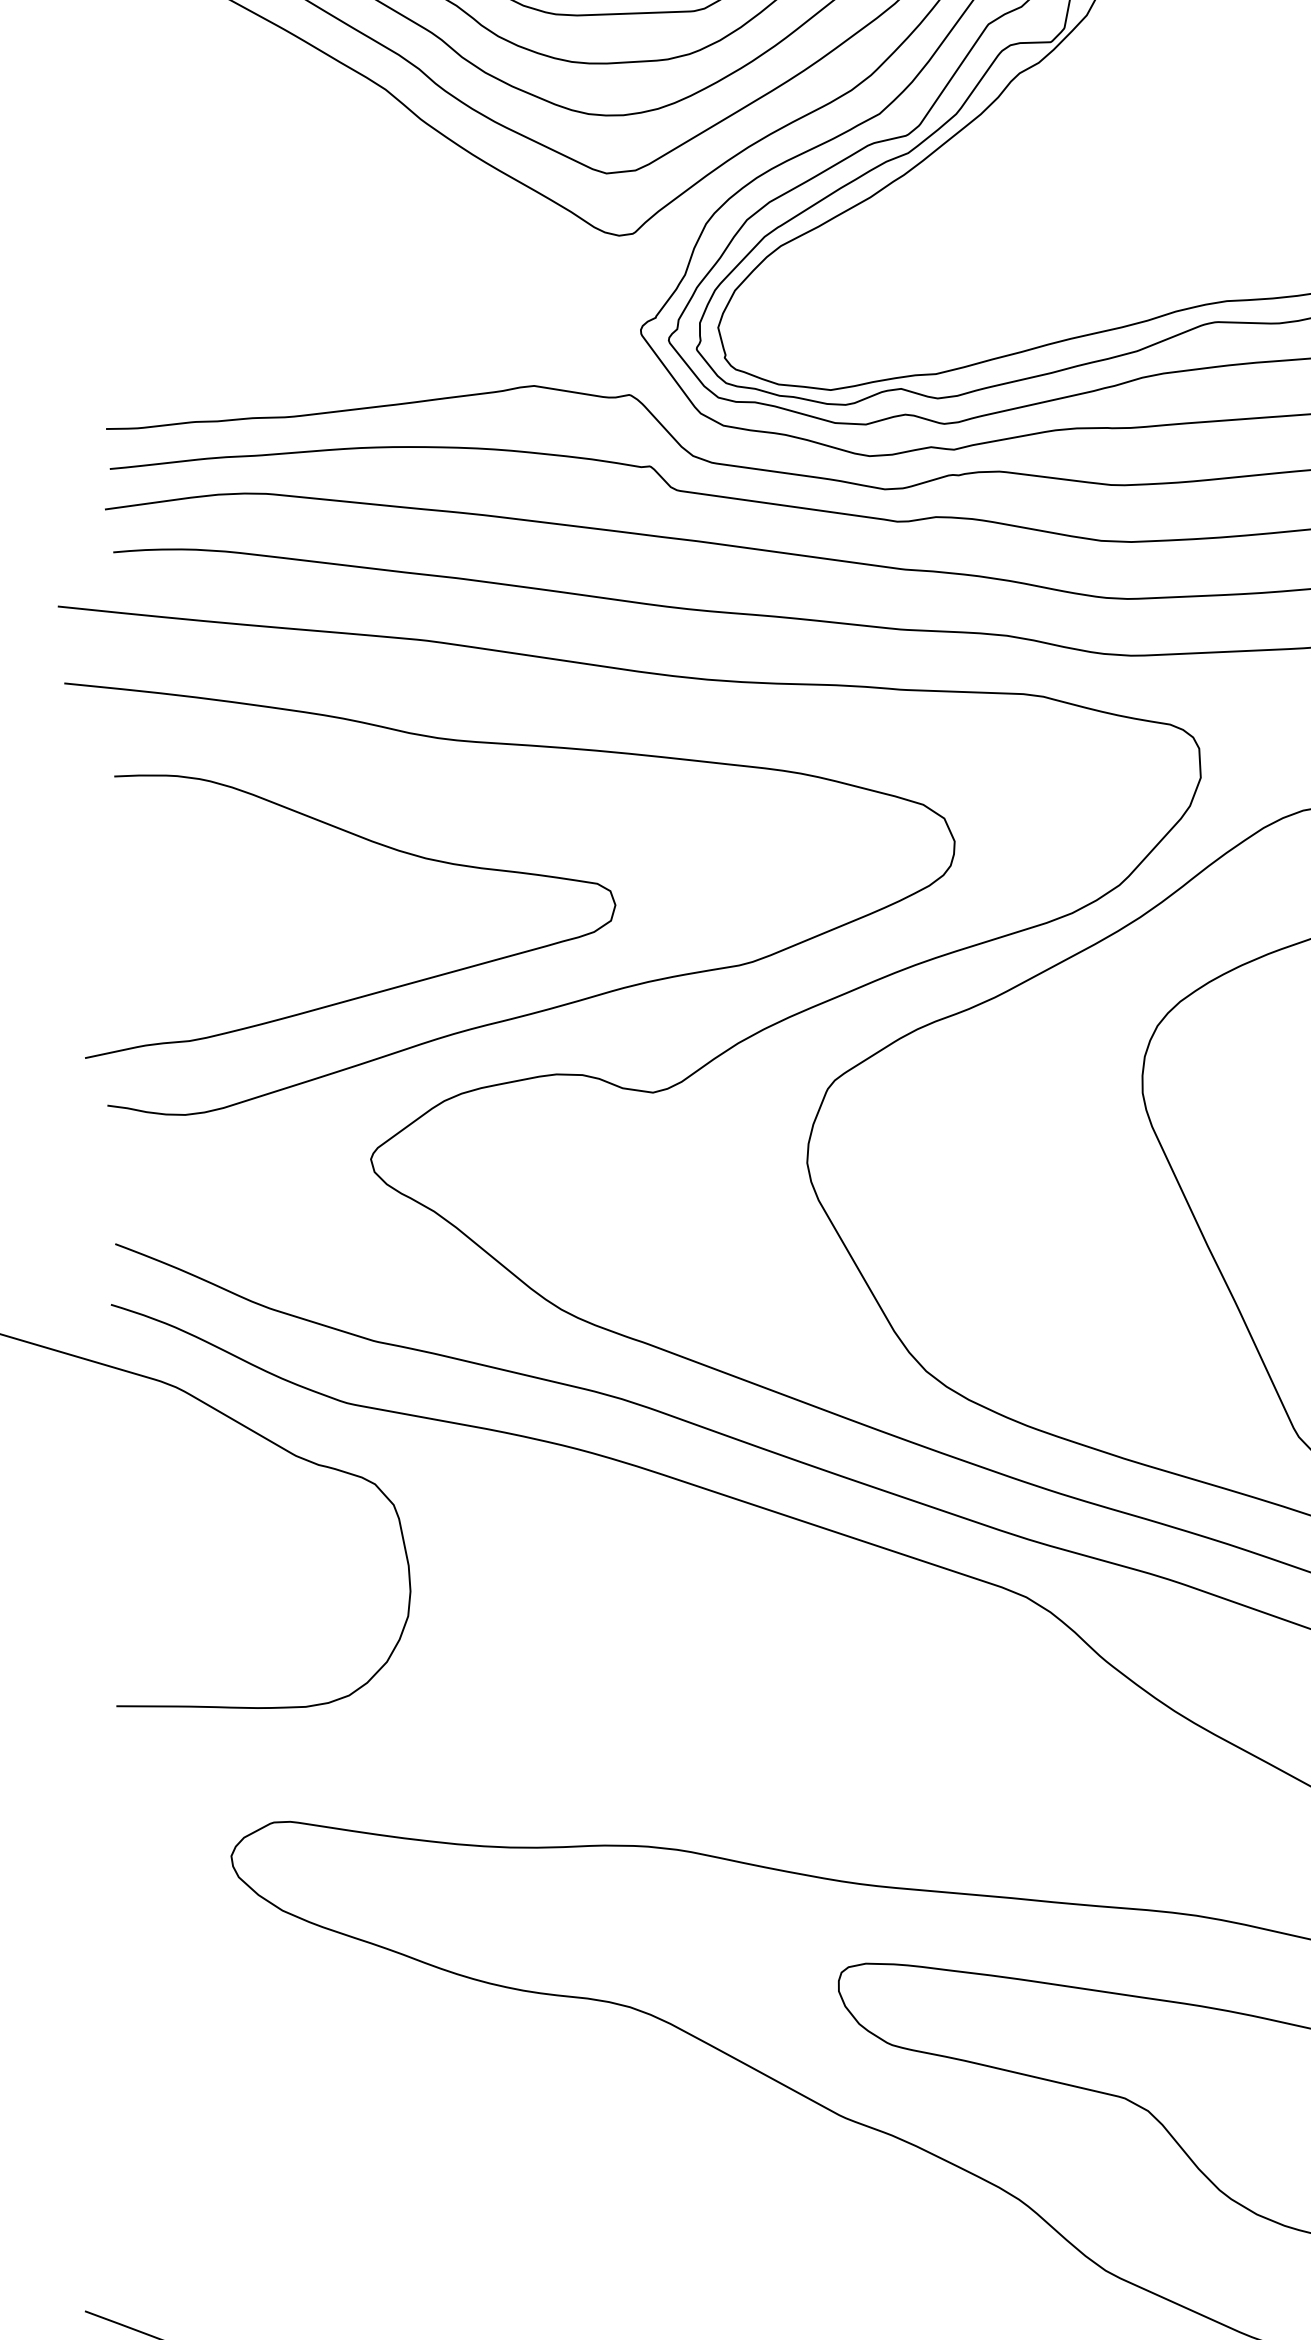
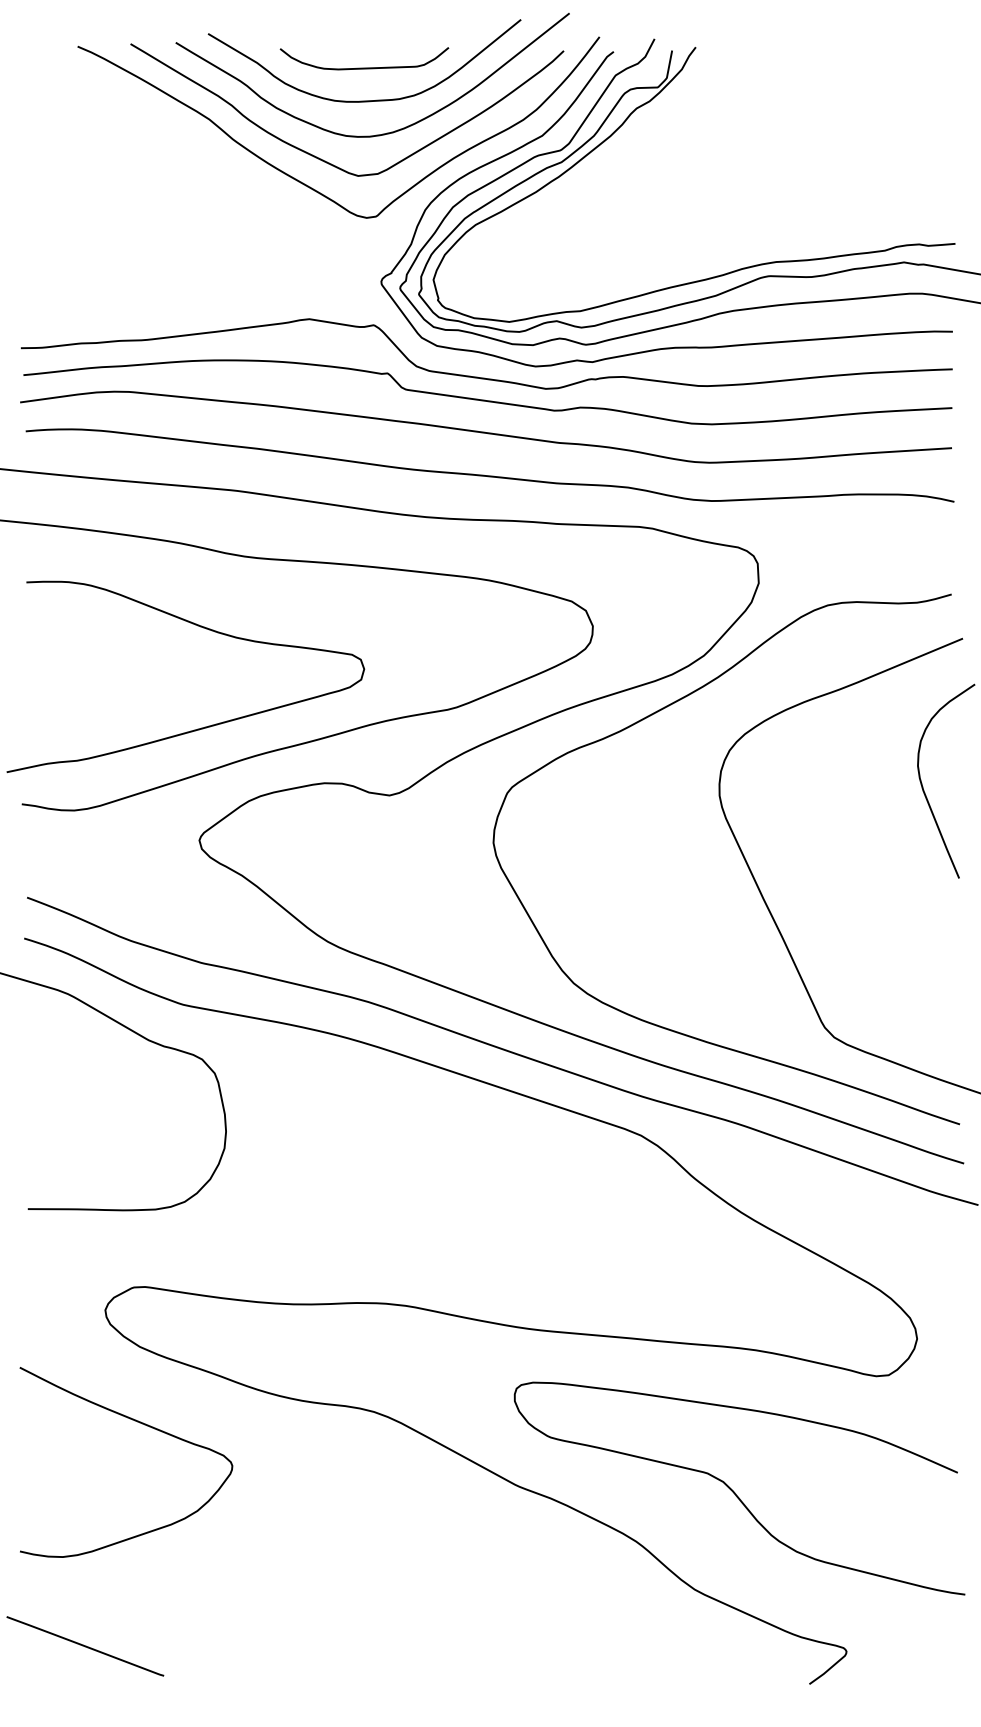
curve: (282, 2024) -> (139, 1423), added

